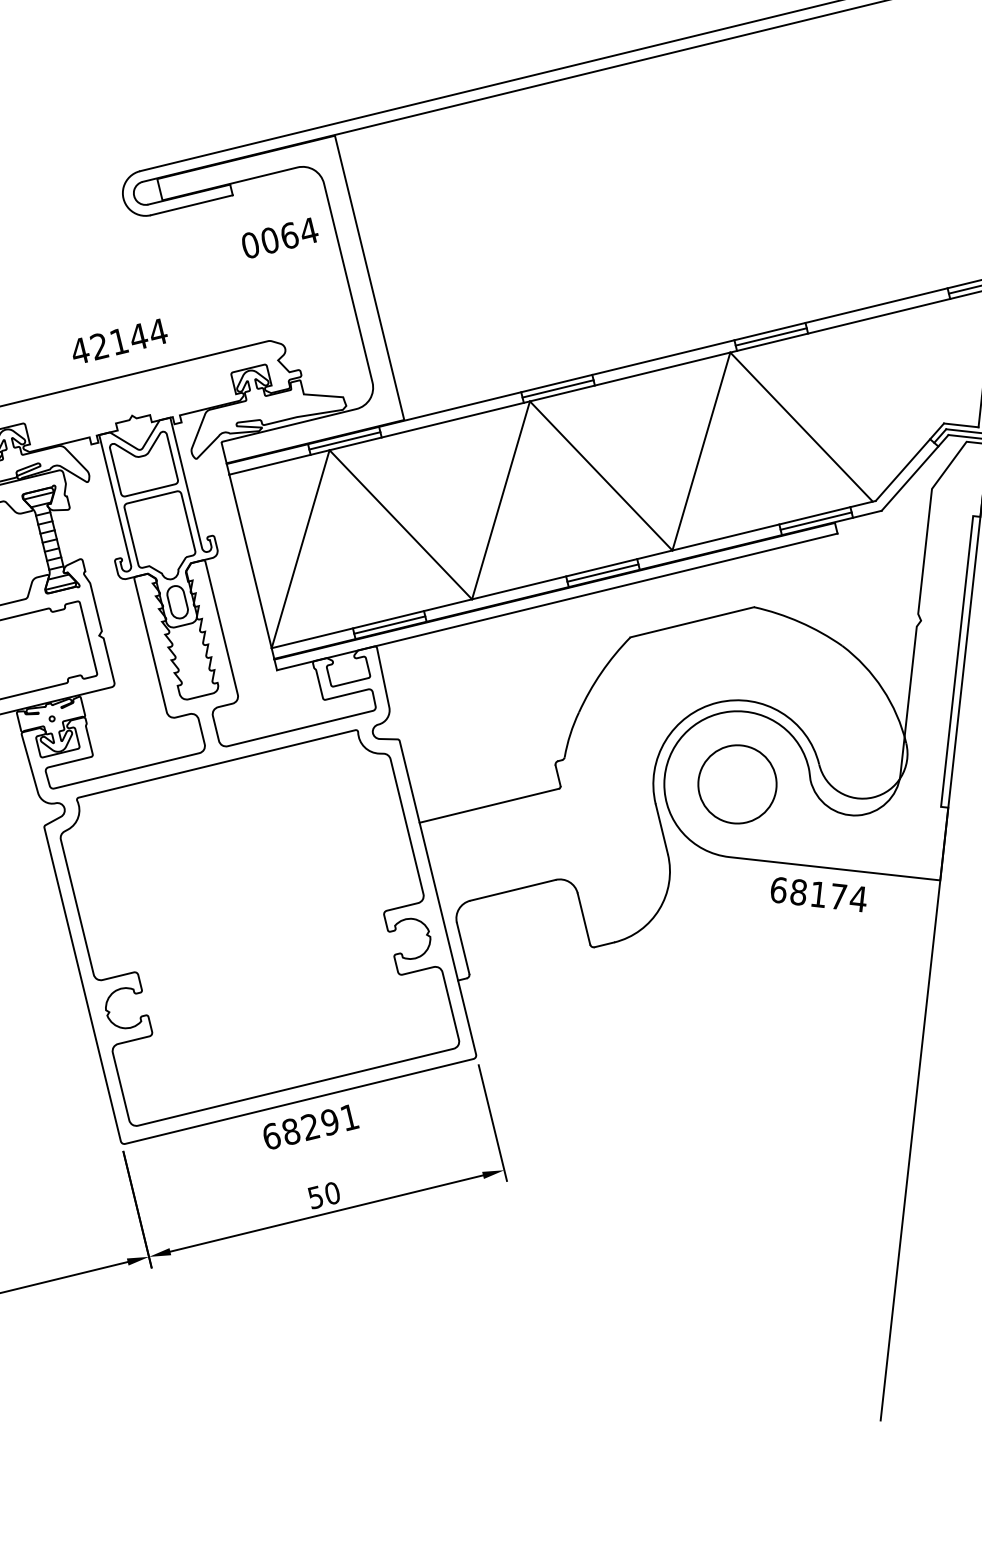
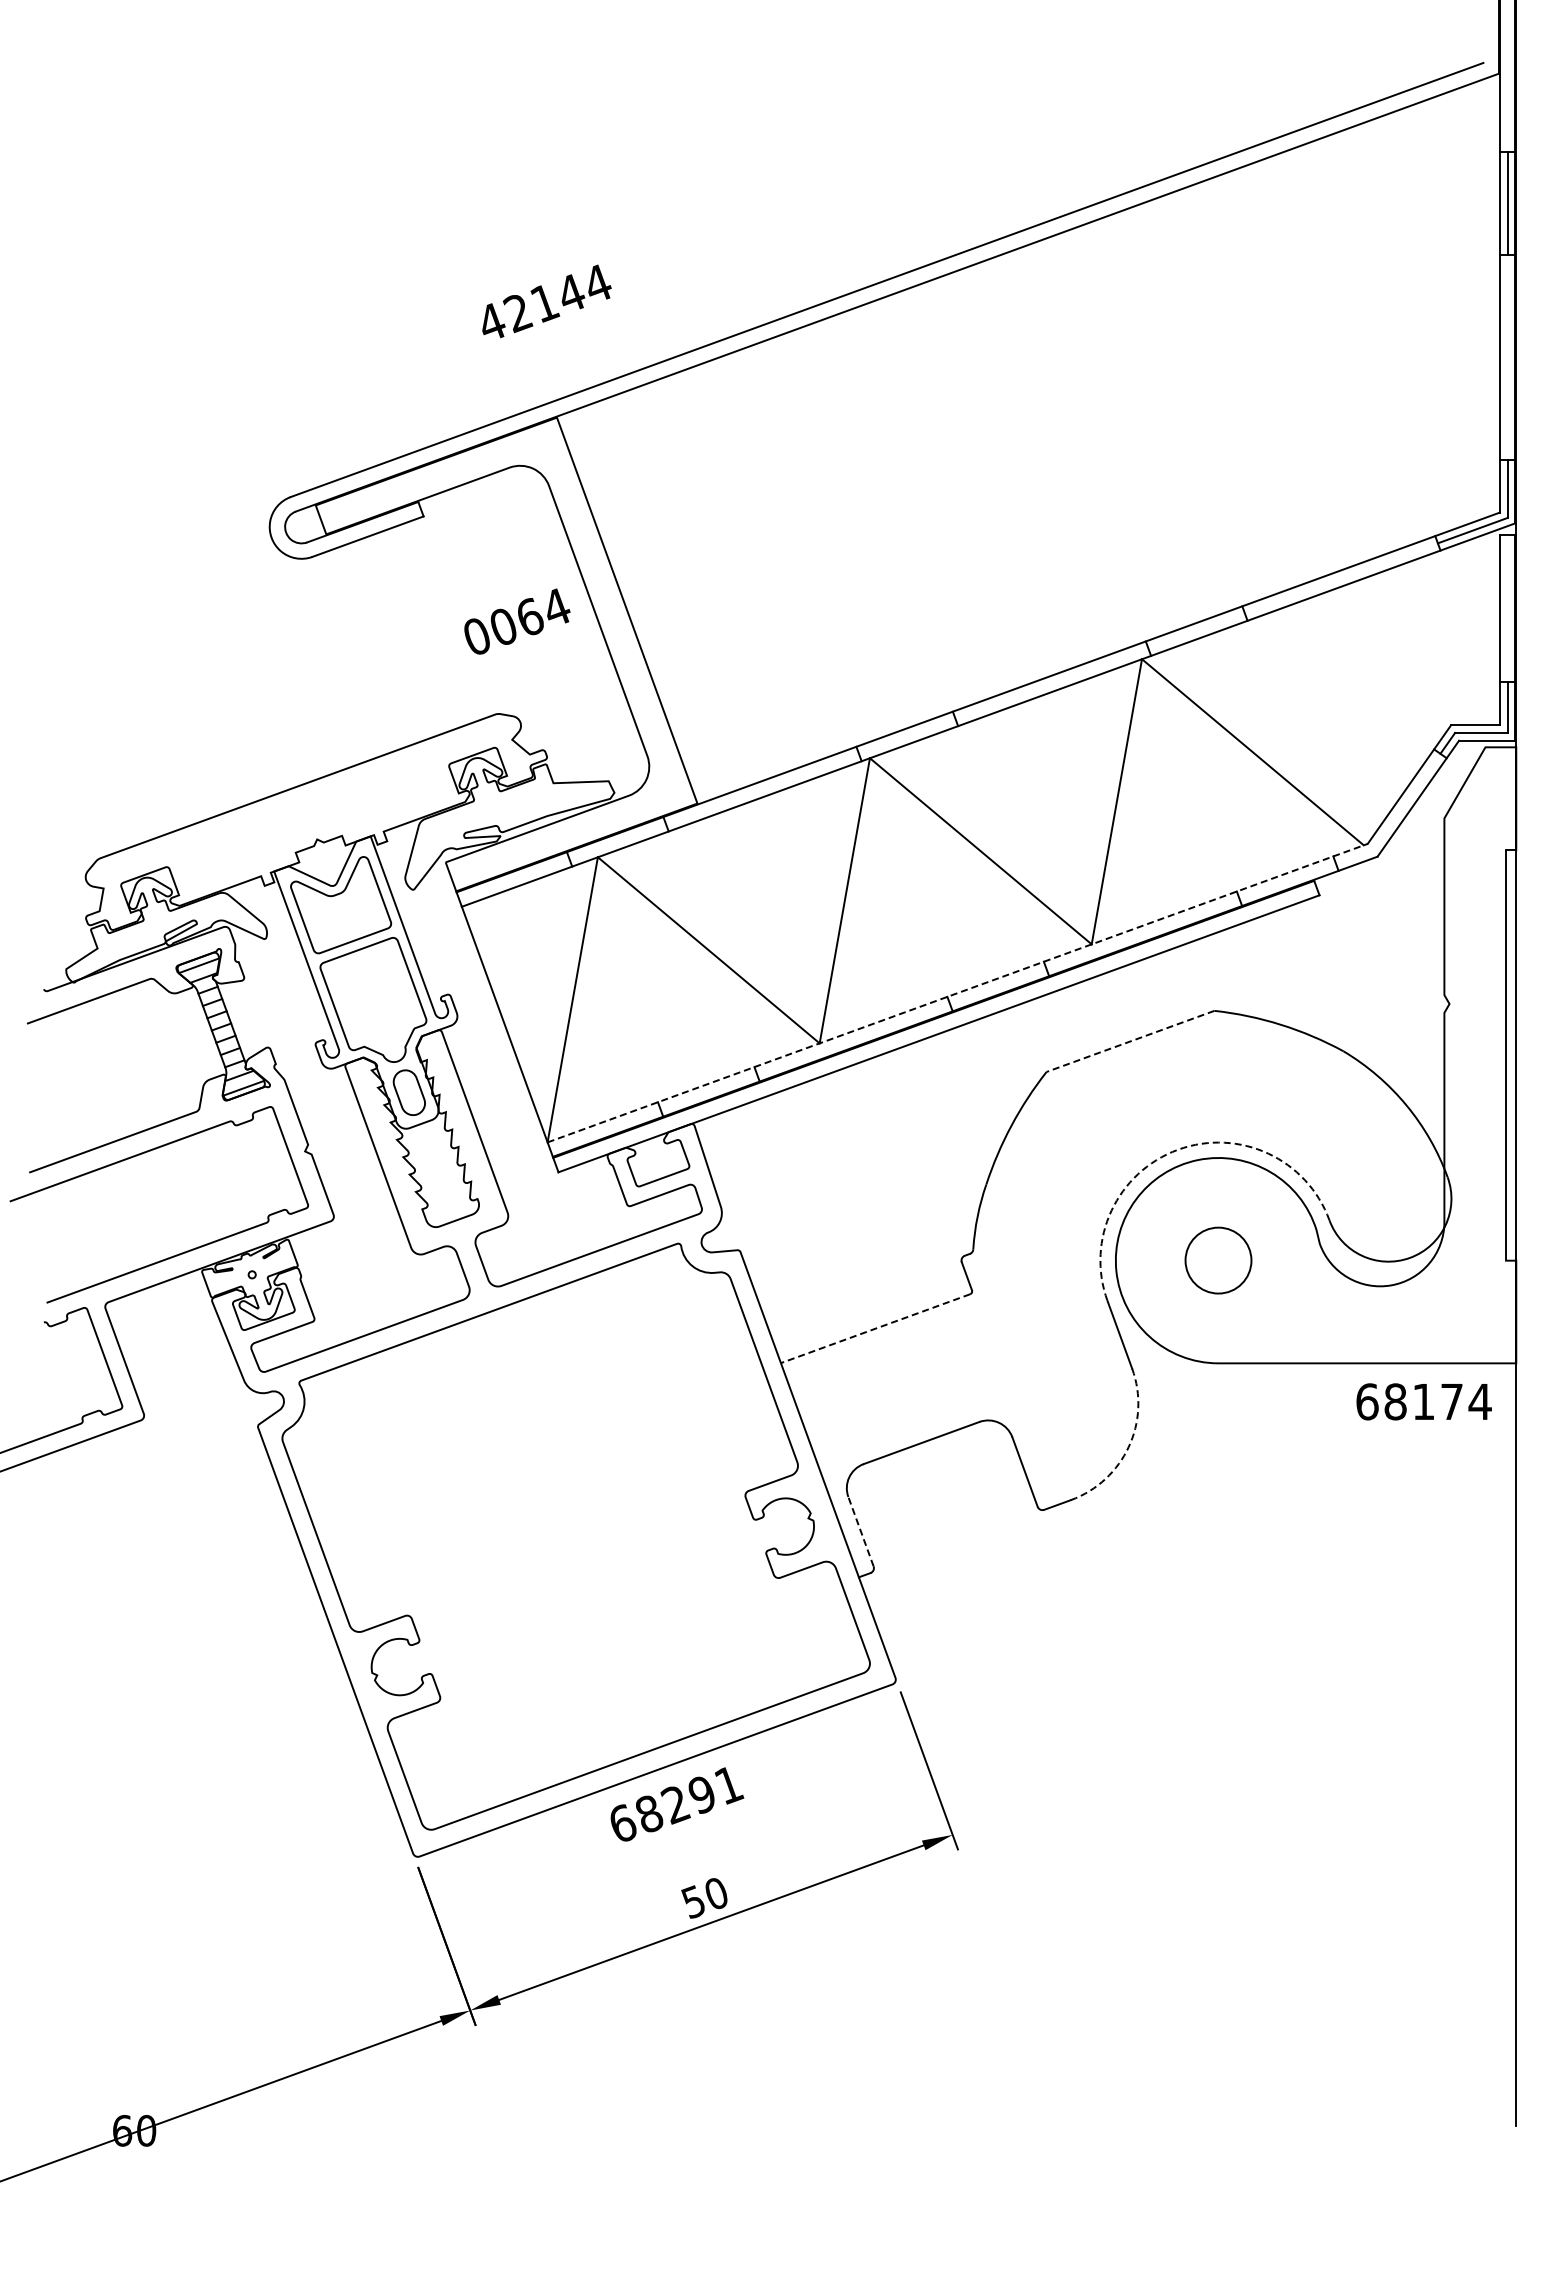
text: (280, 237) -> (517, 621), moved
line: (771, 336) -> (1196, 630), removed
text: (120, 340) -> (546, 301), moved
line: (558, 388) -> (907, 736), removed
line: (344, 440) -> (617, 841), removed
line: (816, 520) -> (1287, 880), removed
line: (603, 573) -> (998, 986), removed
line: (574, 574) -> (958, 992), solid -> dashed
line: (692, 622) -> (1130, 1041), solid -> dashed
line: (389, 624) -> (708, 1091), removed
arc: (717, 702) -> (1178, 1149), solid -> dashed
circle: (737, 784) -> (1218, 1260), size x0.6
line: (489, 805) -> (875, 1328), solid -> dashed
text: (818, 894) -> (1423, 1401), moved
arc: (659, 909) -> (1128, 1447), solid -> dashed
line: (463, 948) -> (861, 1531), solid -> dashed

